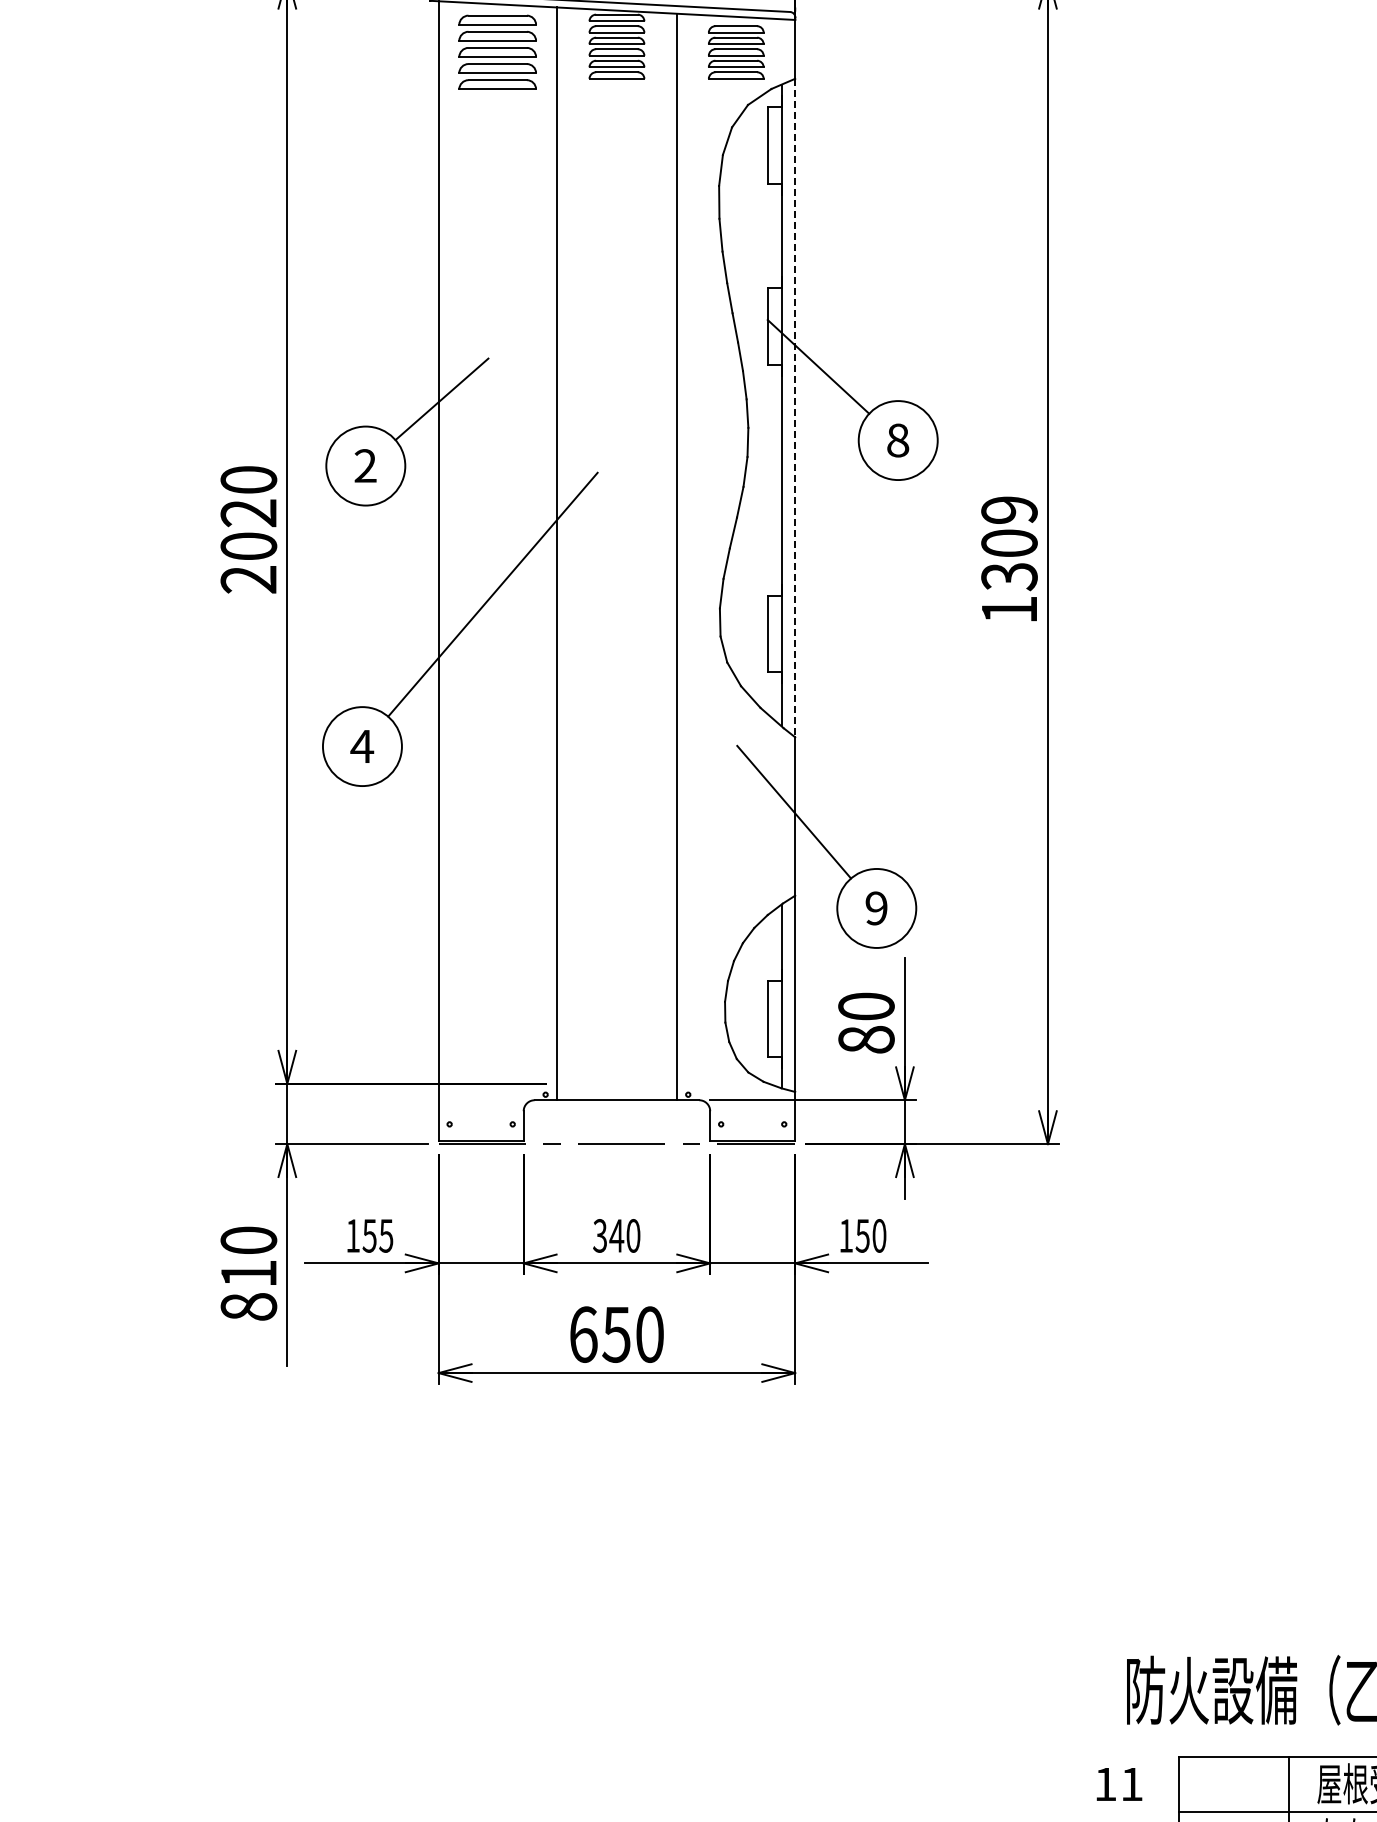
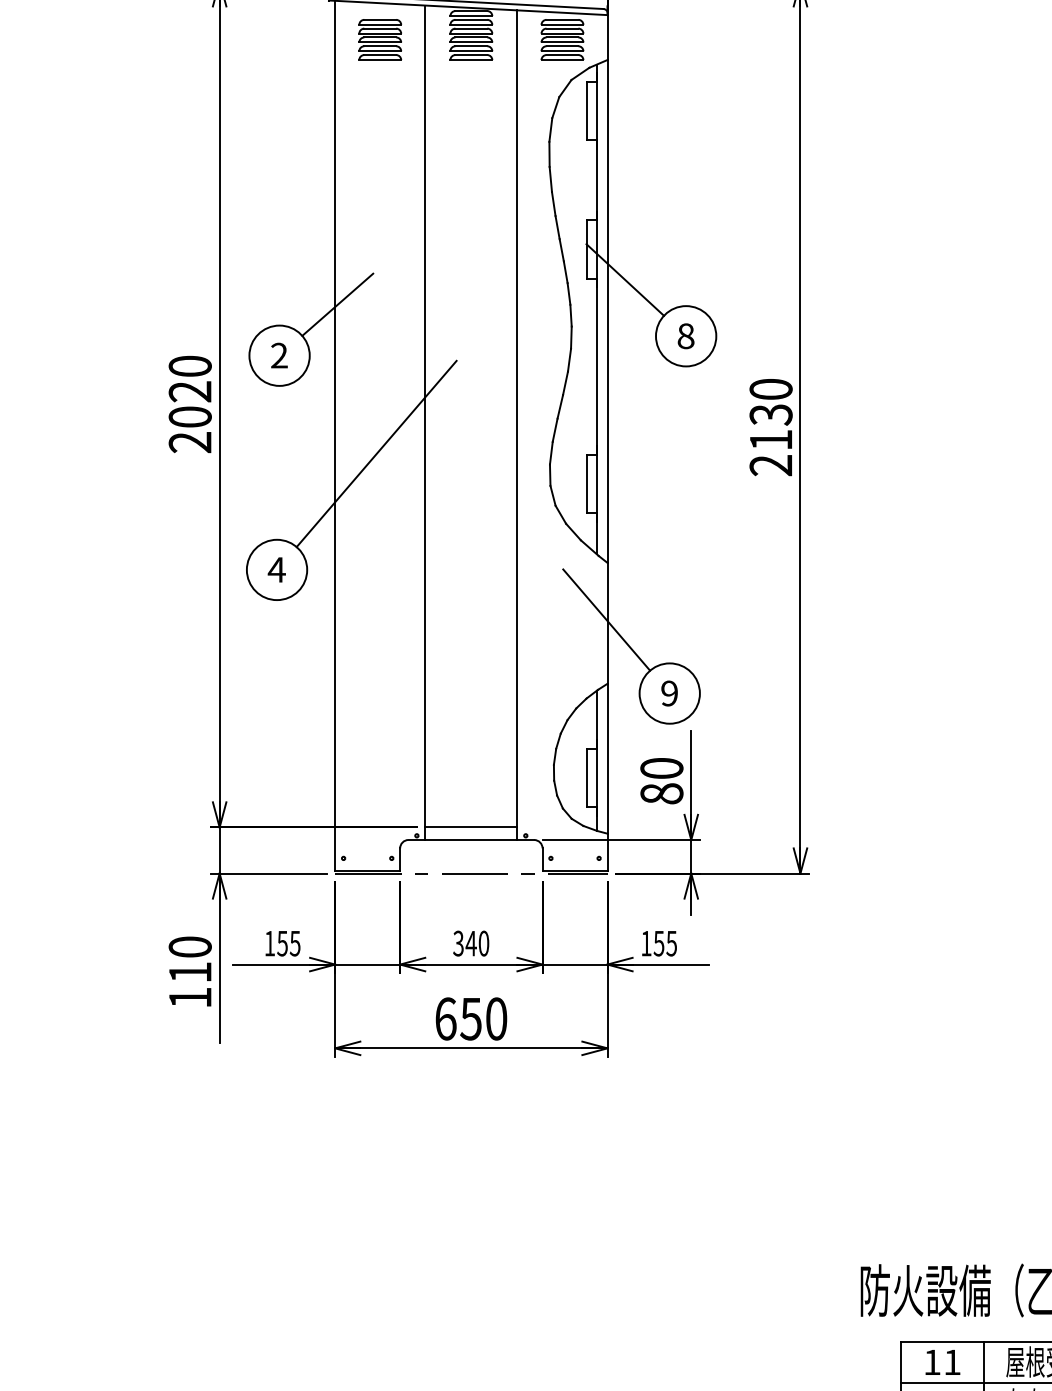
part: (497, 52) -> (380, 39), size x0.71
line: (795, 408) -> (607, 311), dashed -> solid
text: (1009, 559) -> (771, 427), 1309 -> 2130
line: (616, 1083) -> (471, 827), added
text: (879, 1235) -> (671, 943), 150 -> 155
text: (248, 1306) -> (190, 997), 810 -> 110
text: (1119, 1784) -> (942, 1362), moved

